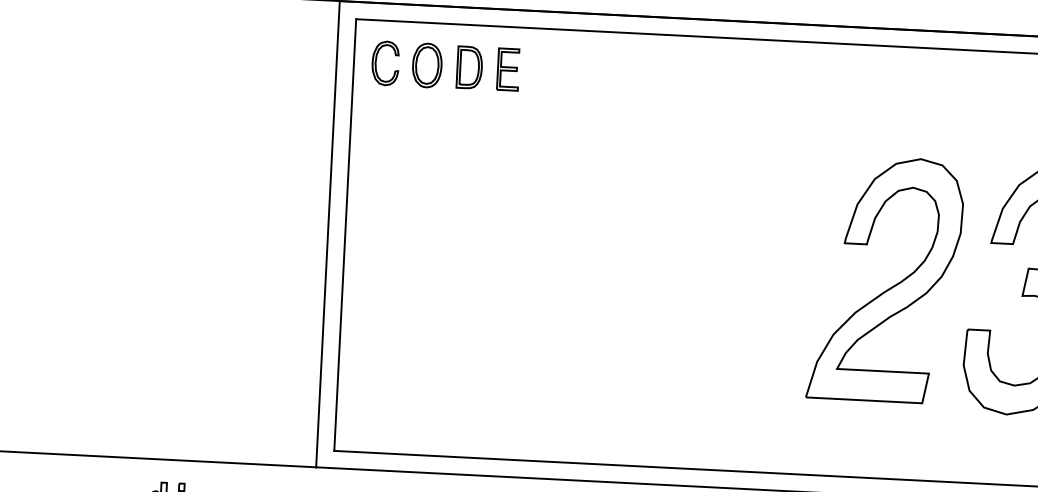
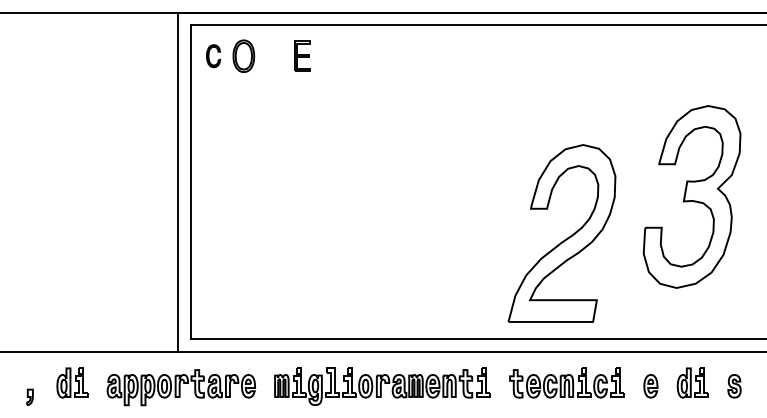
part: (385, 62) -> (213, 55), size x0.7
part: (469, 68) -> (274, 56), removed
part: (888, 287) -> (564, 239), moved

